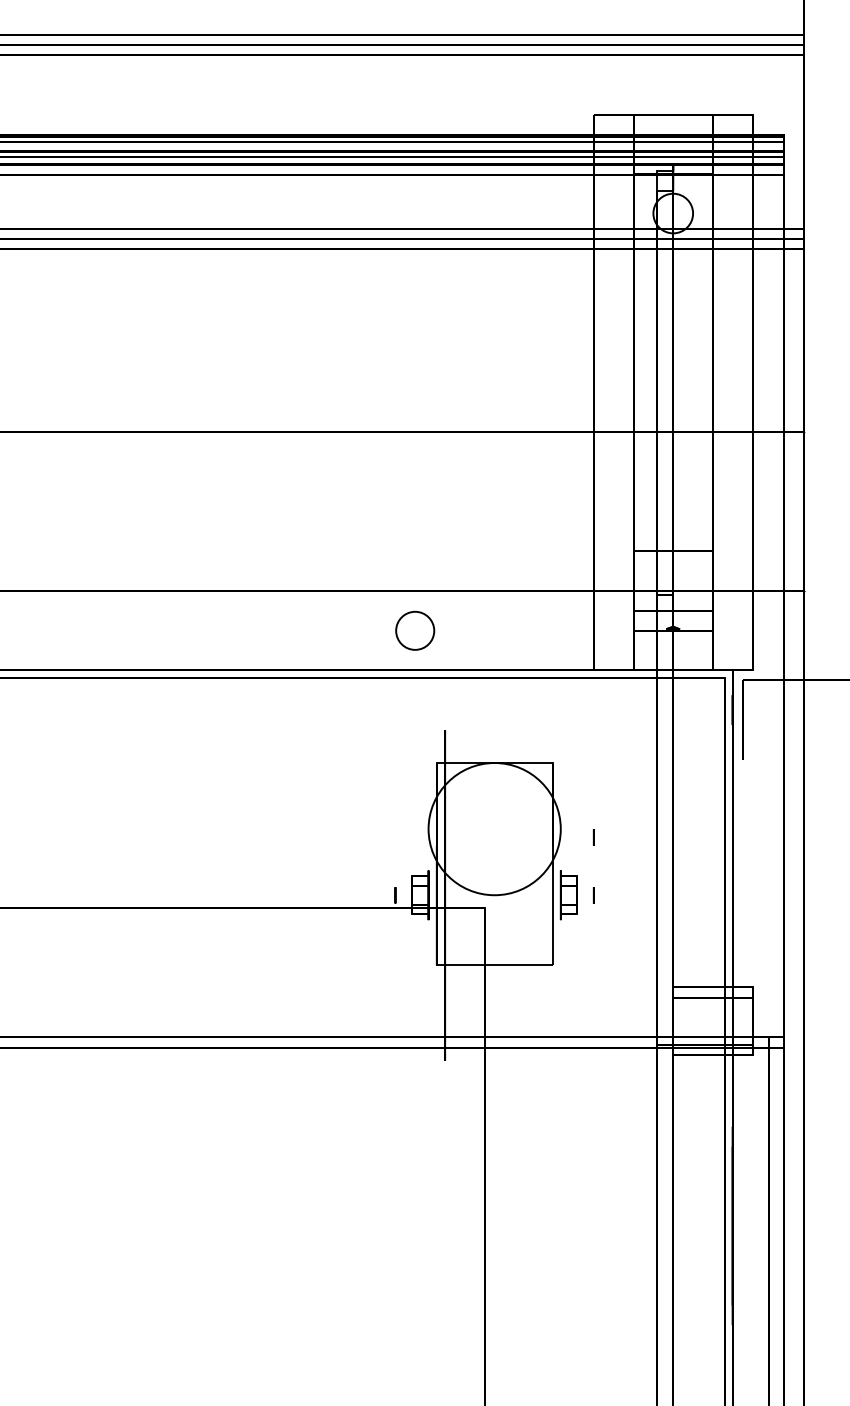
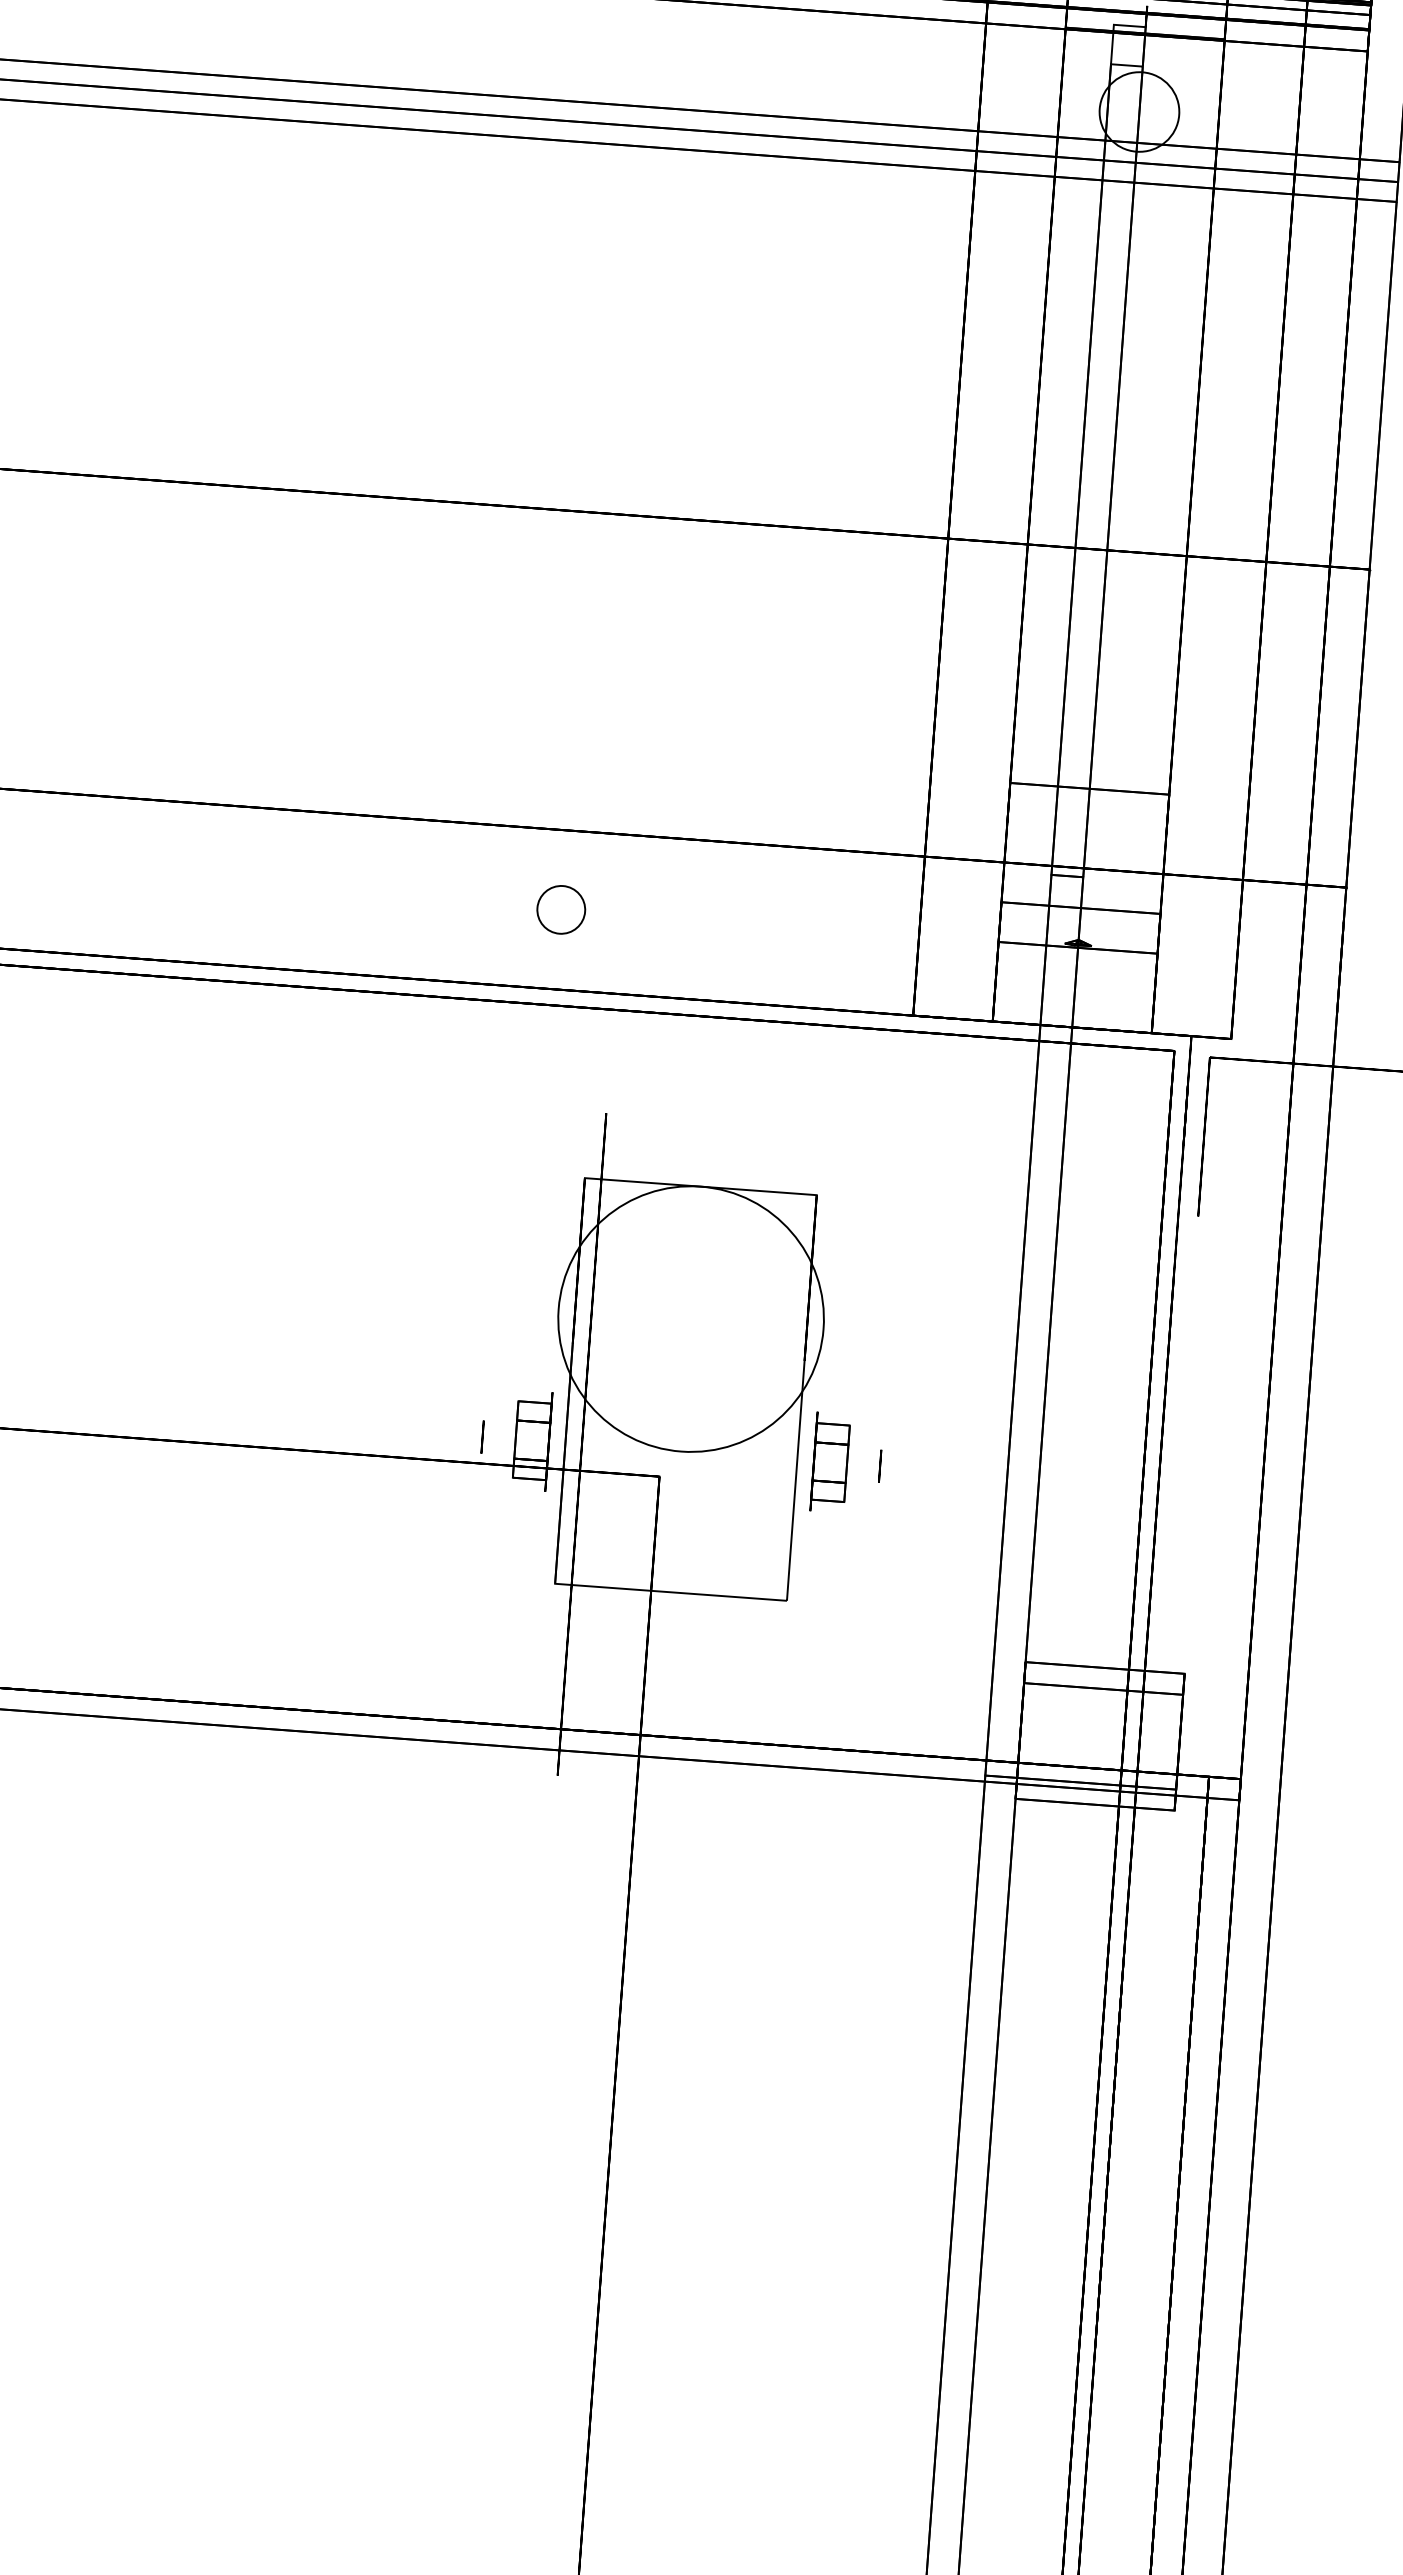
circle: (415, 630) -> (561, 909), size x0.62
circle: (593, 837) -> (887, 1350), removed

